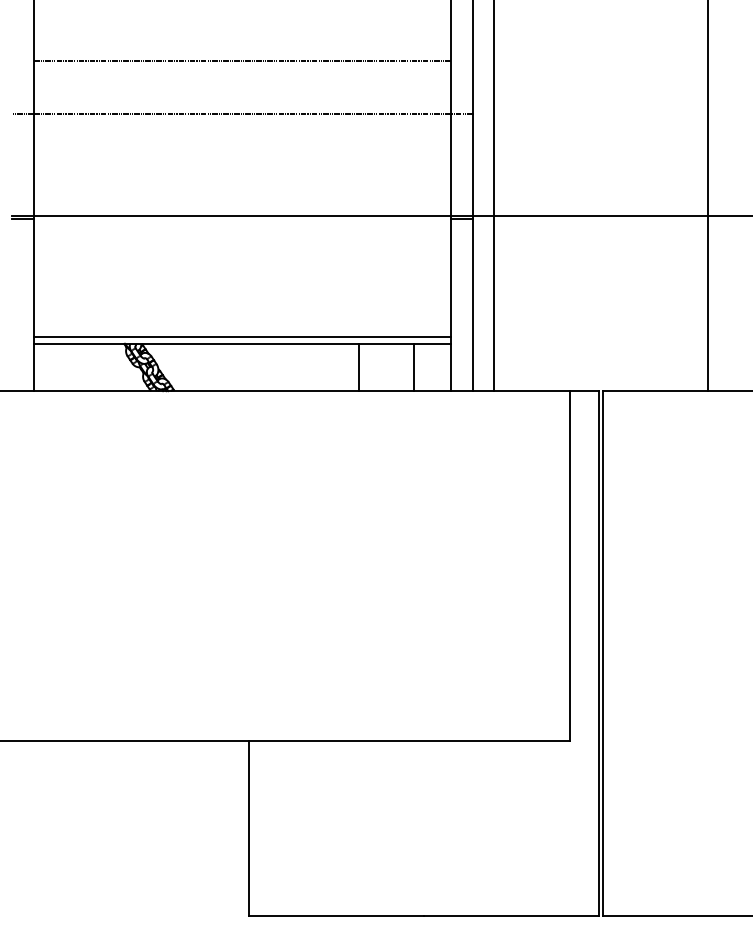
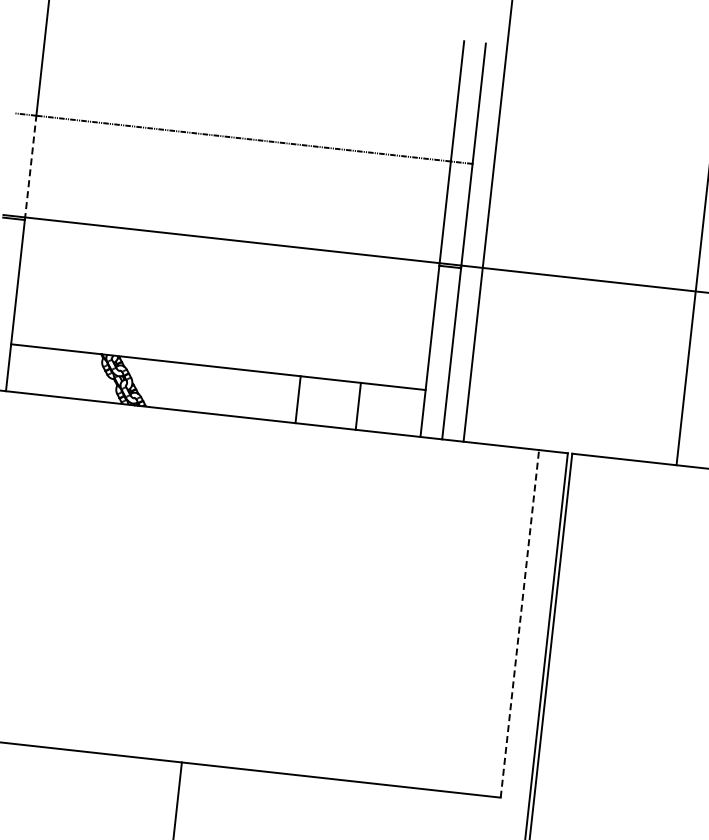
line: (241, 60) -> (248, 85), removed
line: (33, 165) -> (30, 166), solid -> dashed
line: (241, 336) -> (218, 359), removed
line: (358, 367) -> (297, 399), moved
line: (413, 367) -> (358, 406), moved
line: (570, 565) -> (520, 623), solid -> dashed

